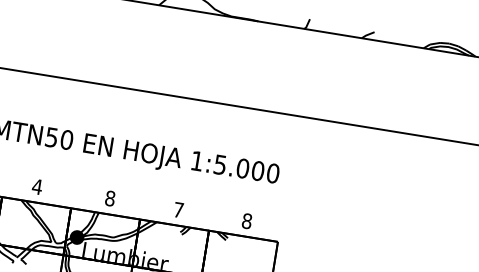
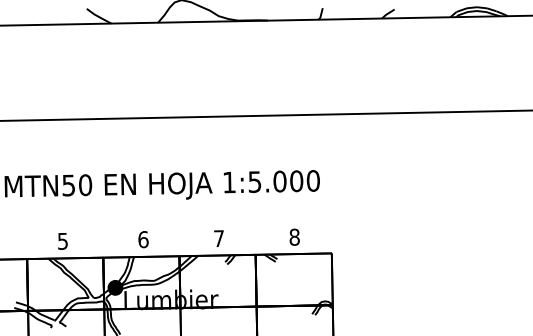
text: (36, 187) -> (62, 241), 4 -> 5
text: (110, 198) -> (143, 239), 8 -> 6

